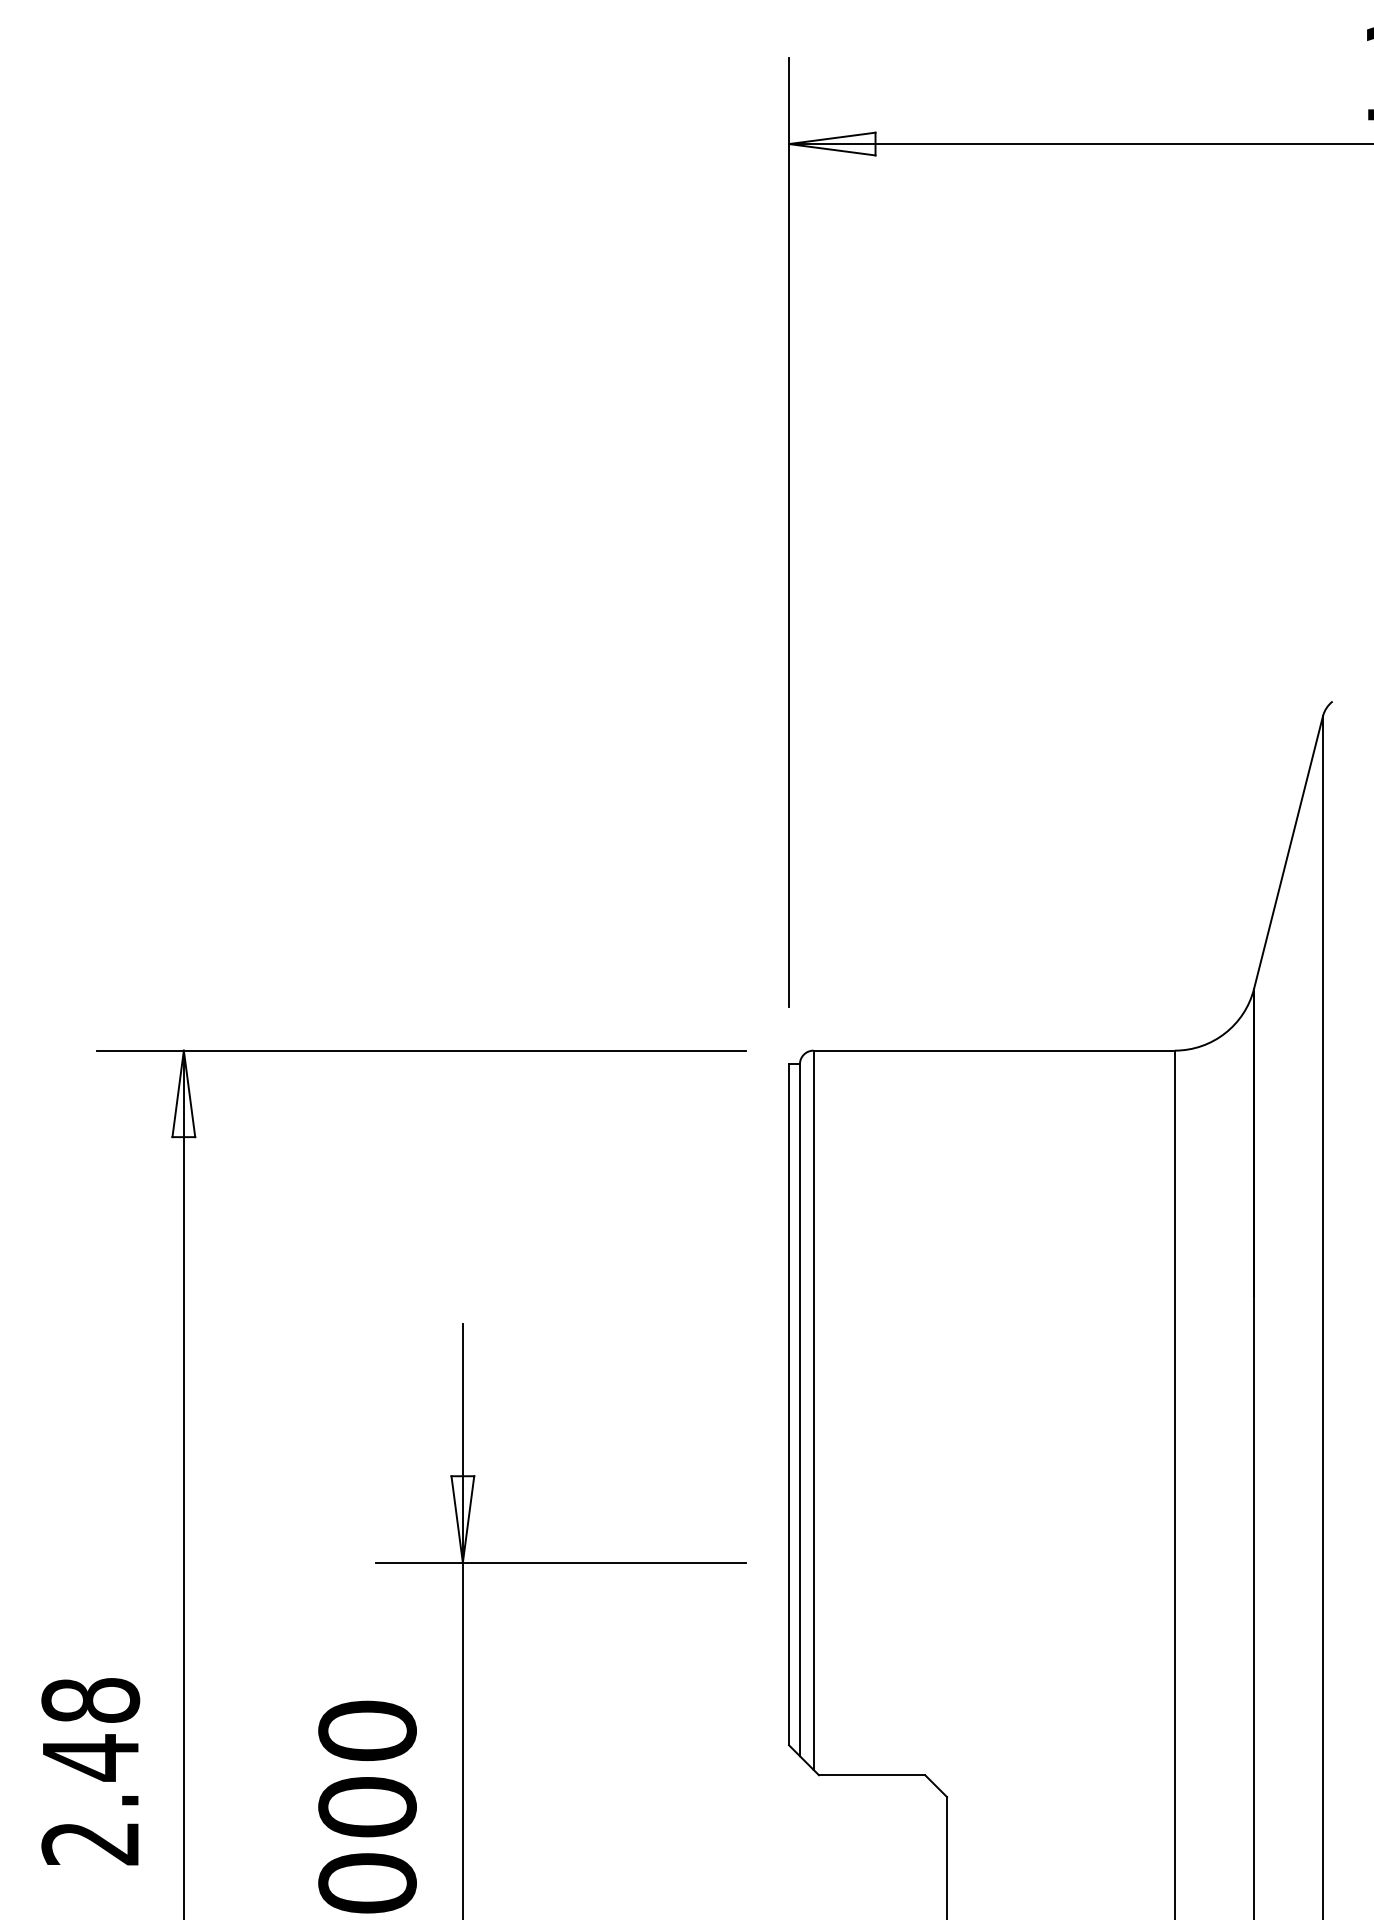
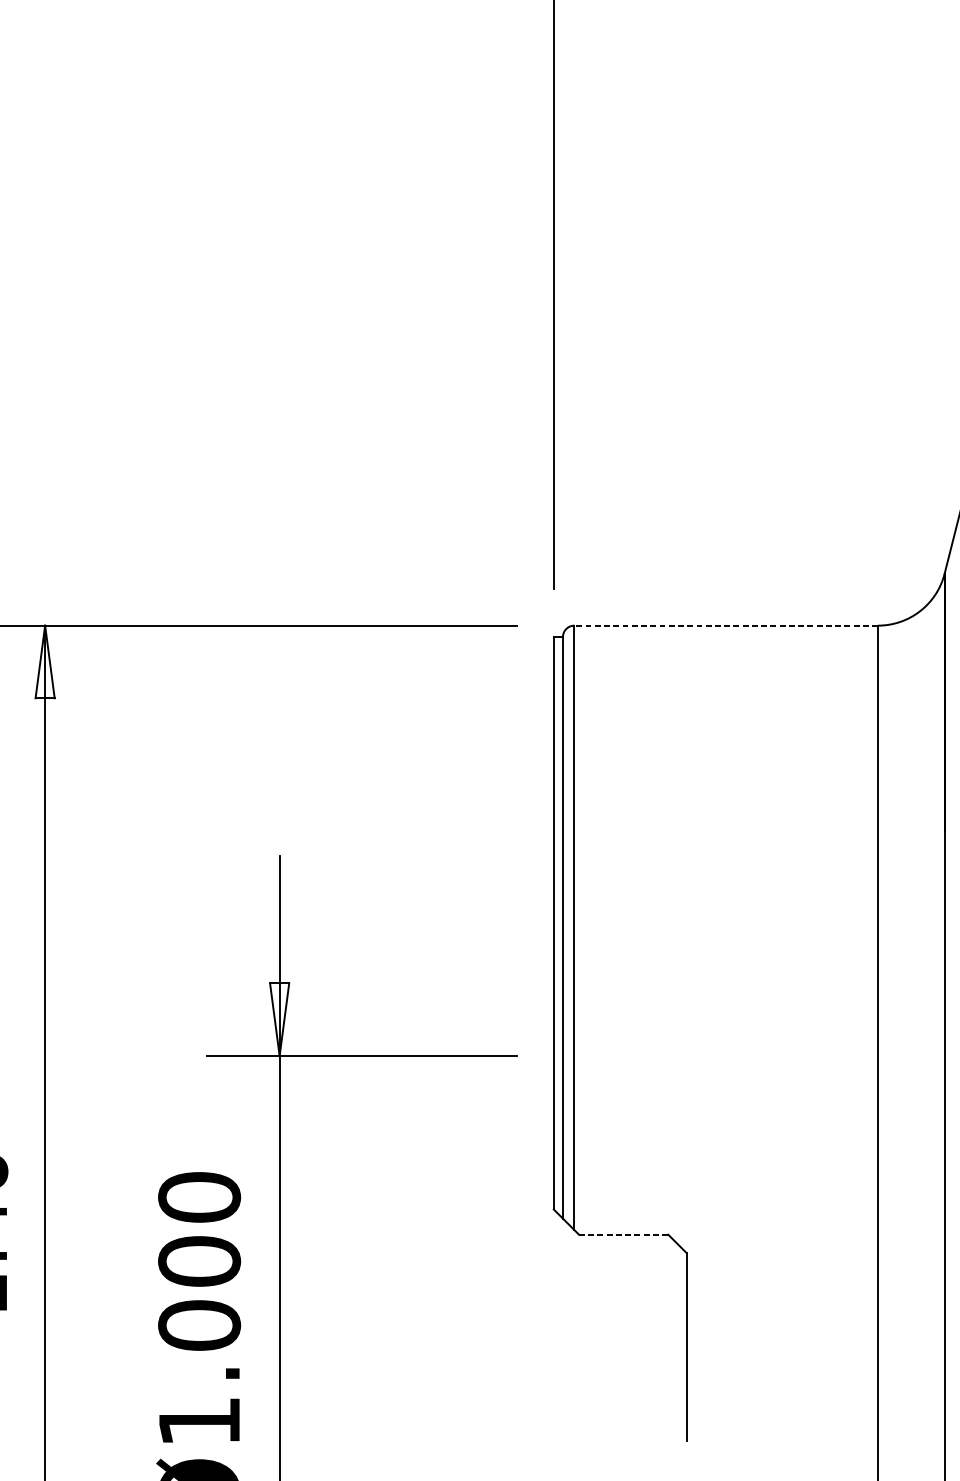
line: (994, 1050) -> (726, 625), solid -> dashed
line: (872, 1775) -> (623, 1234), solid -> dashed

